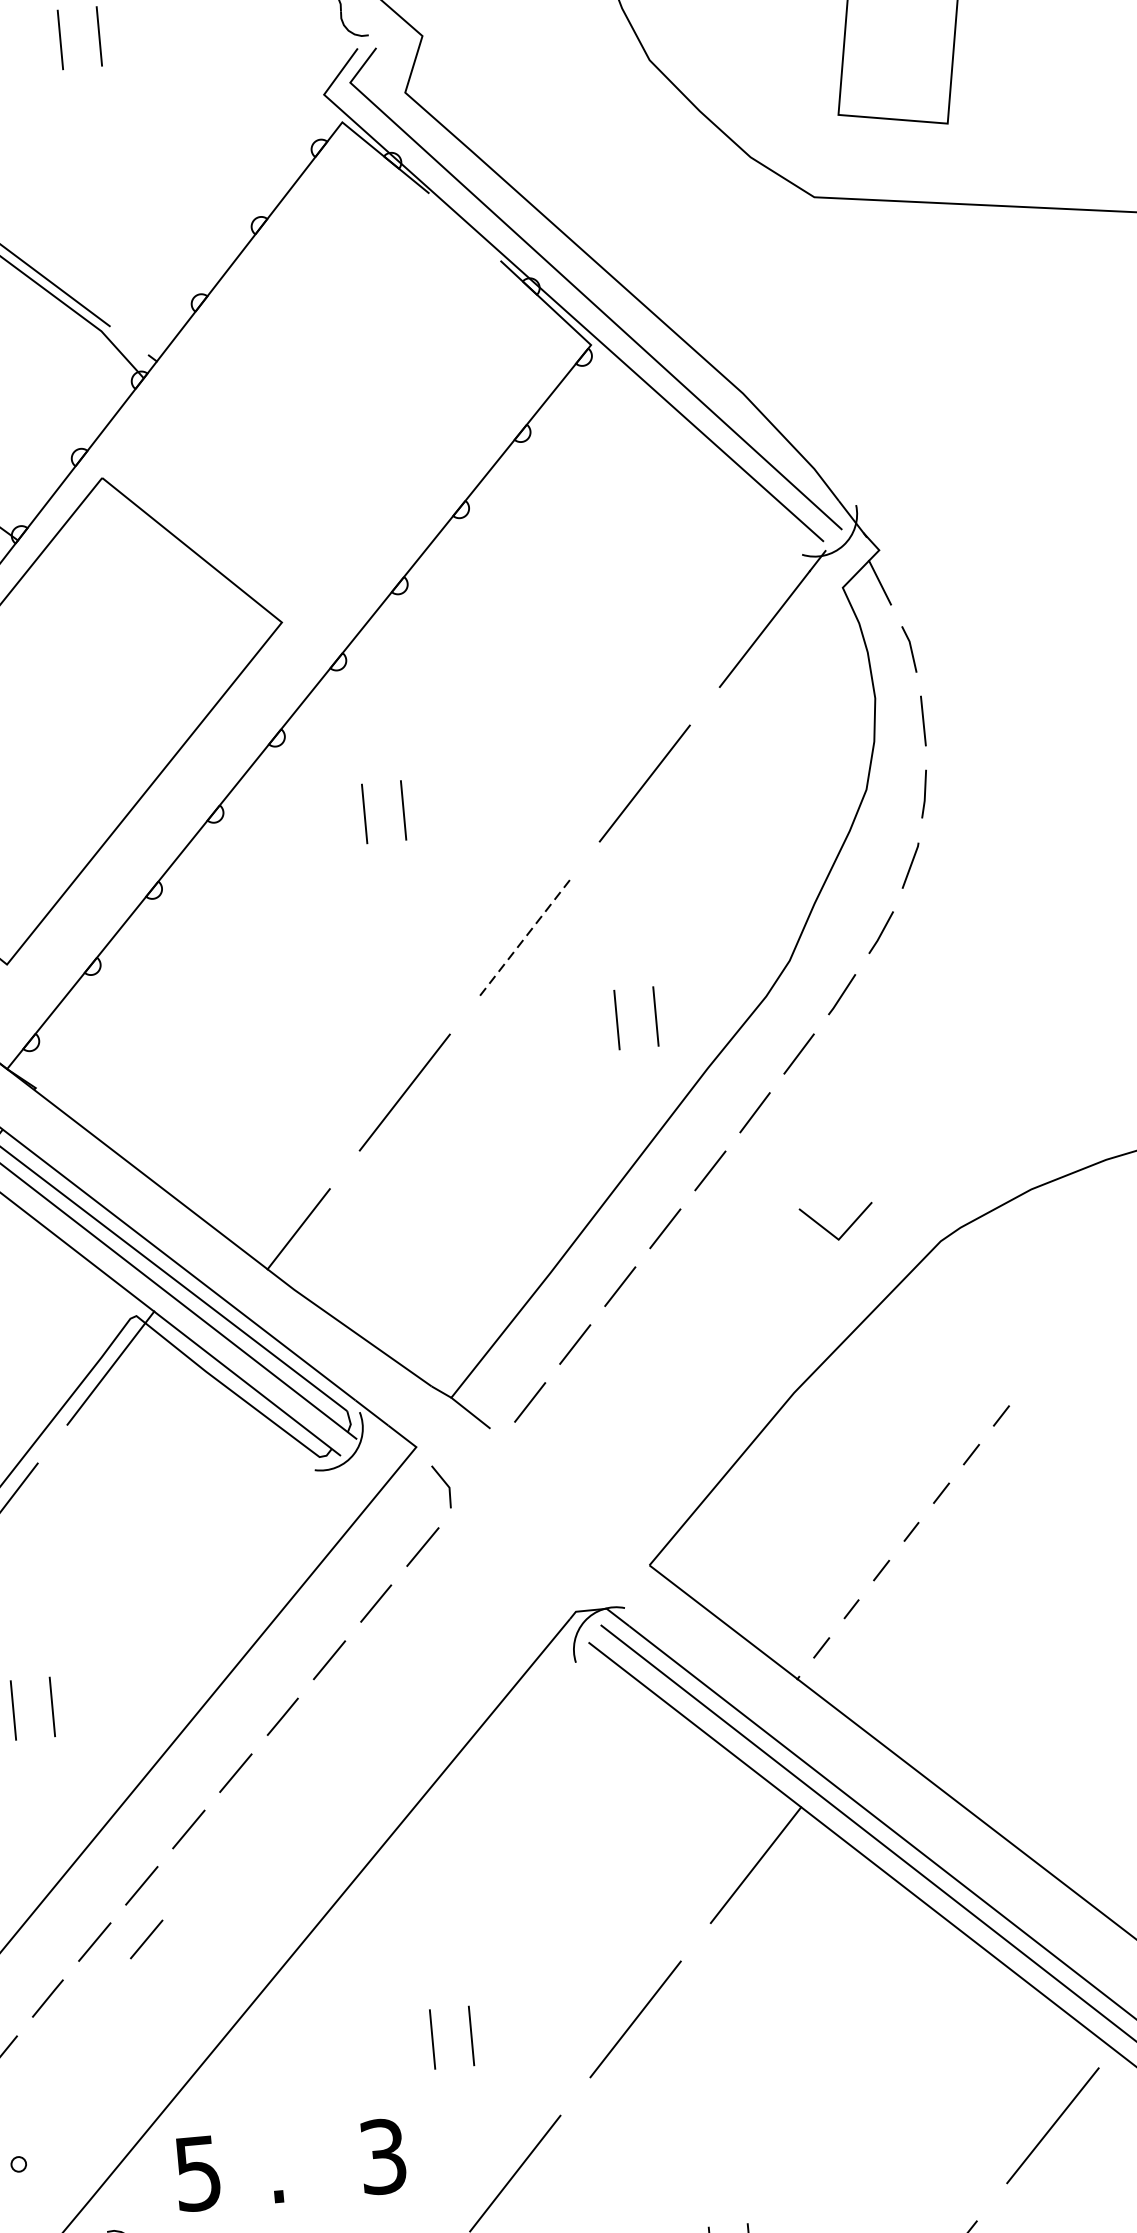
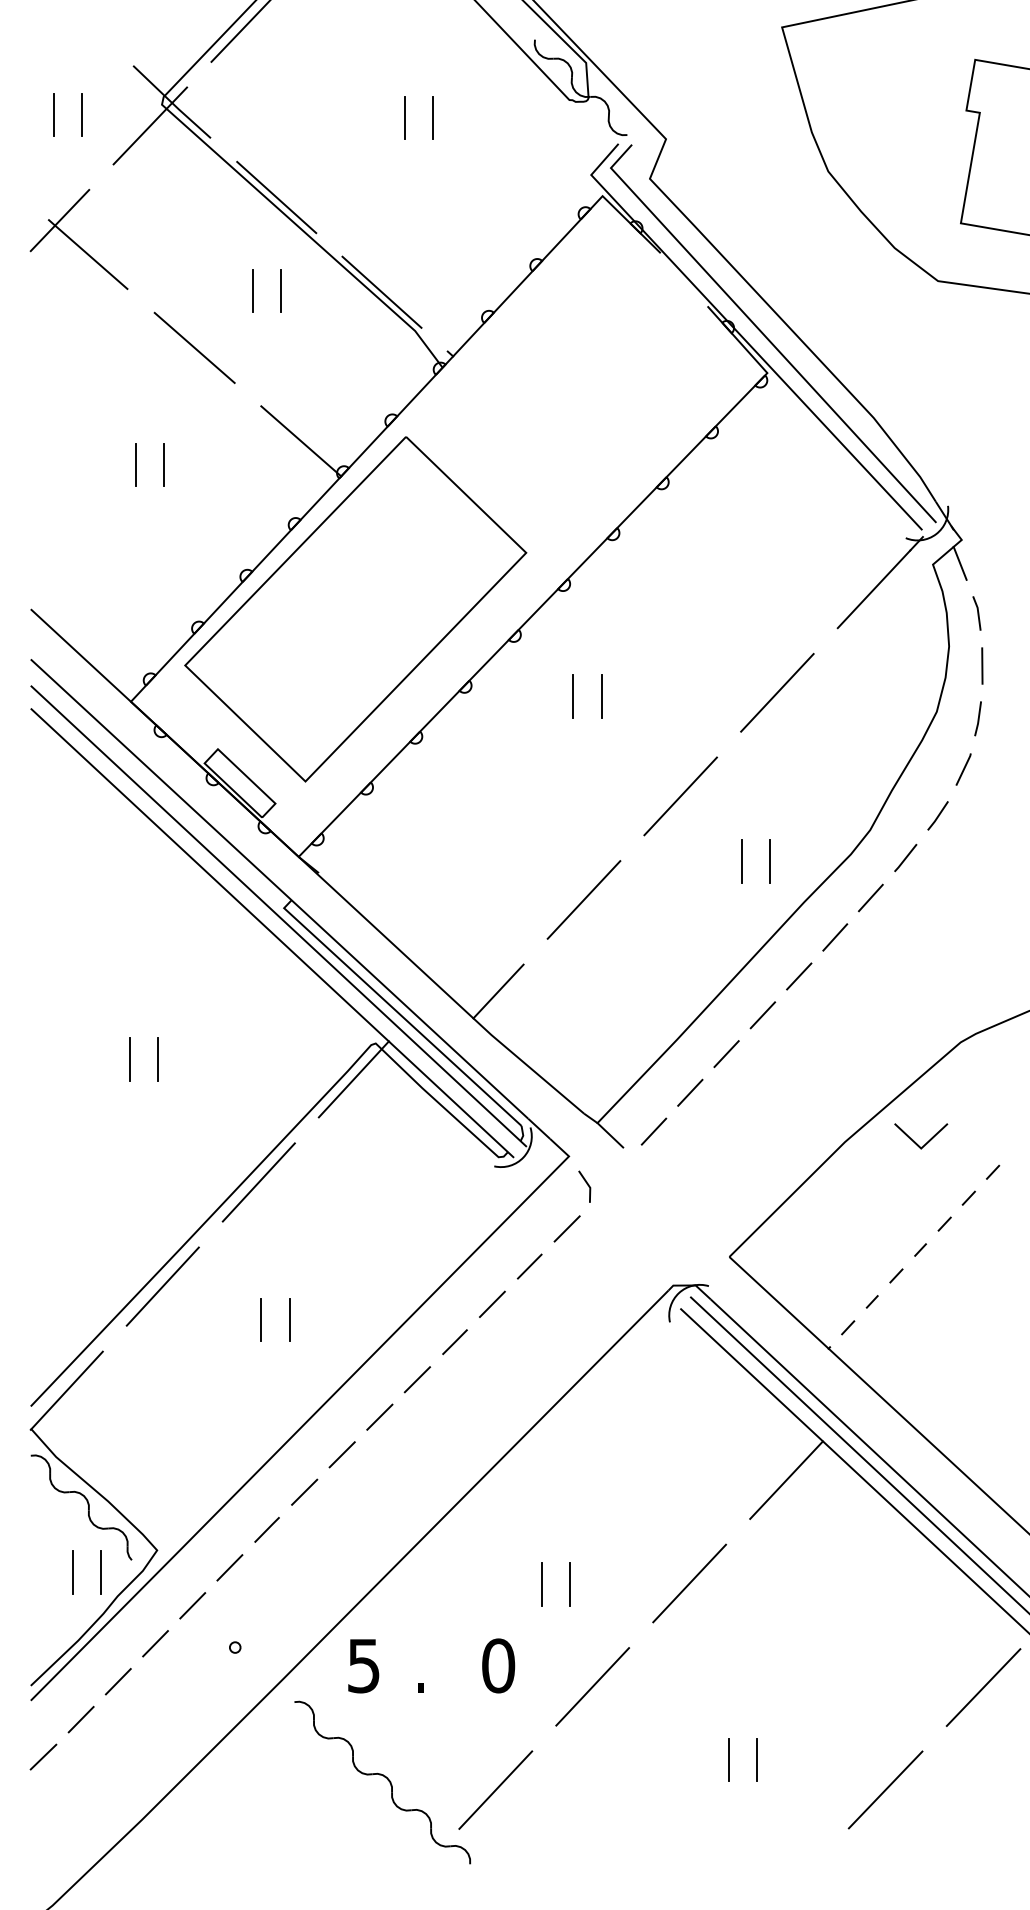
line: (524, 938) -> (680, 796), dashed -> solid
line: (829, 1230) -> (915, 1141), moved
line: (145, 1939) -> (341, 1493), removed
text: (383, 2156) -> (498, 1665), 3 -> 0

